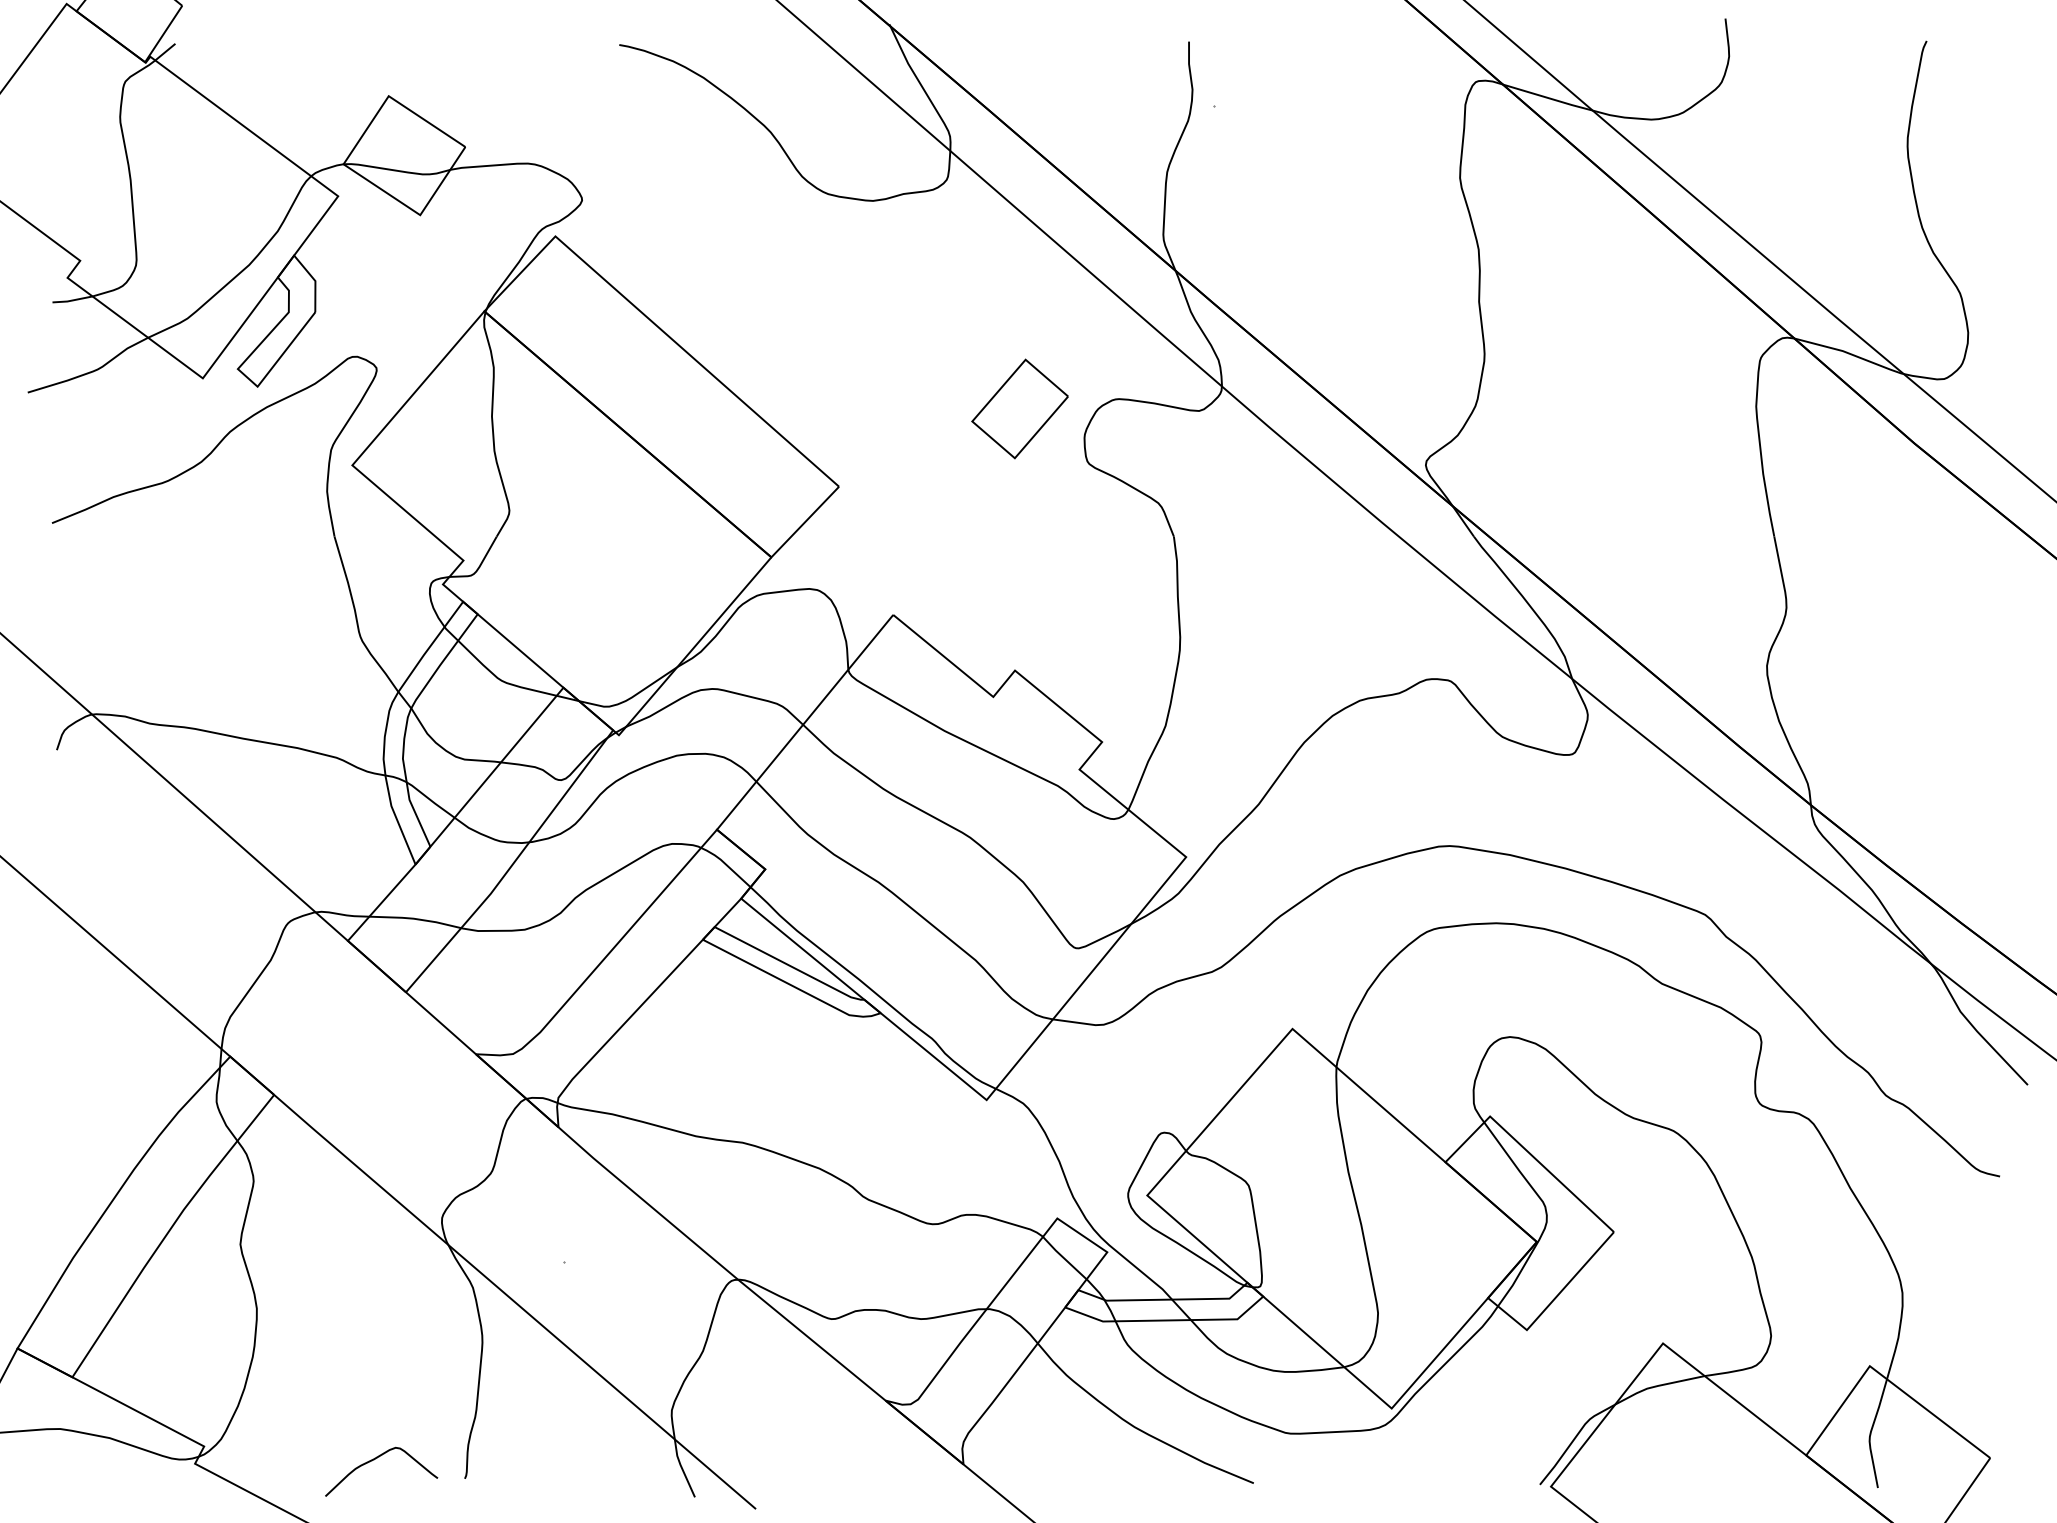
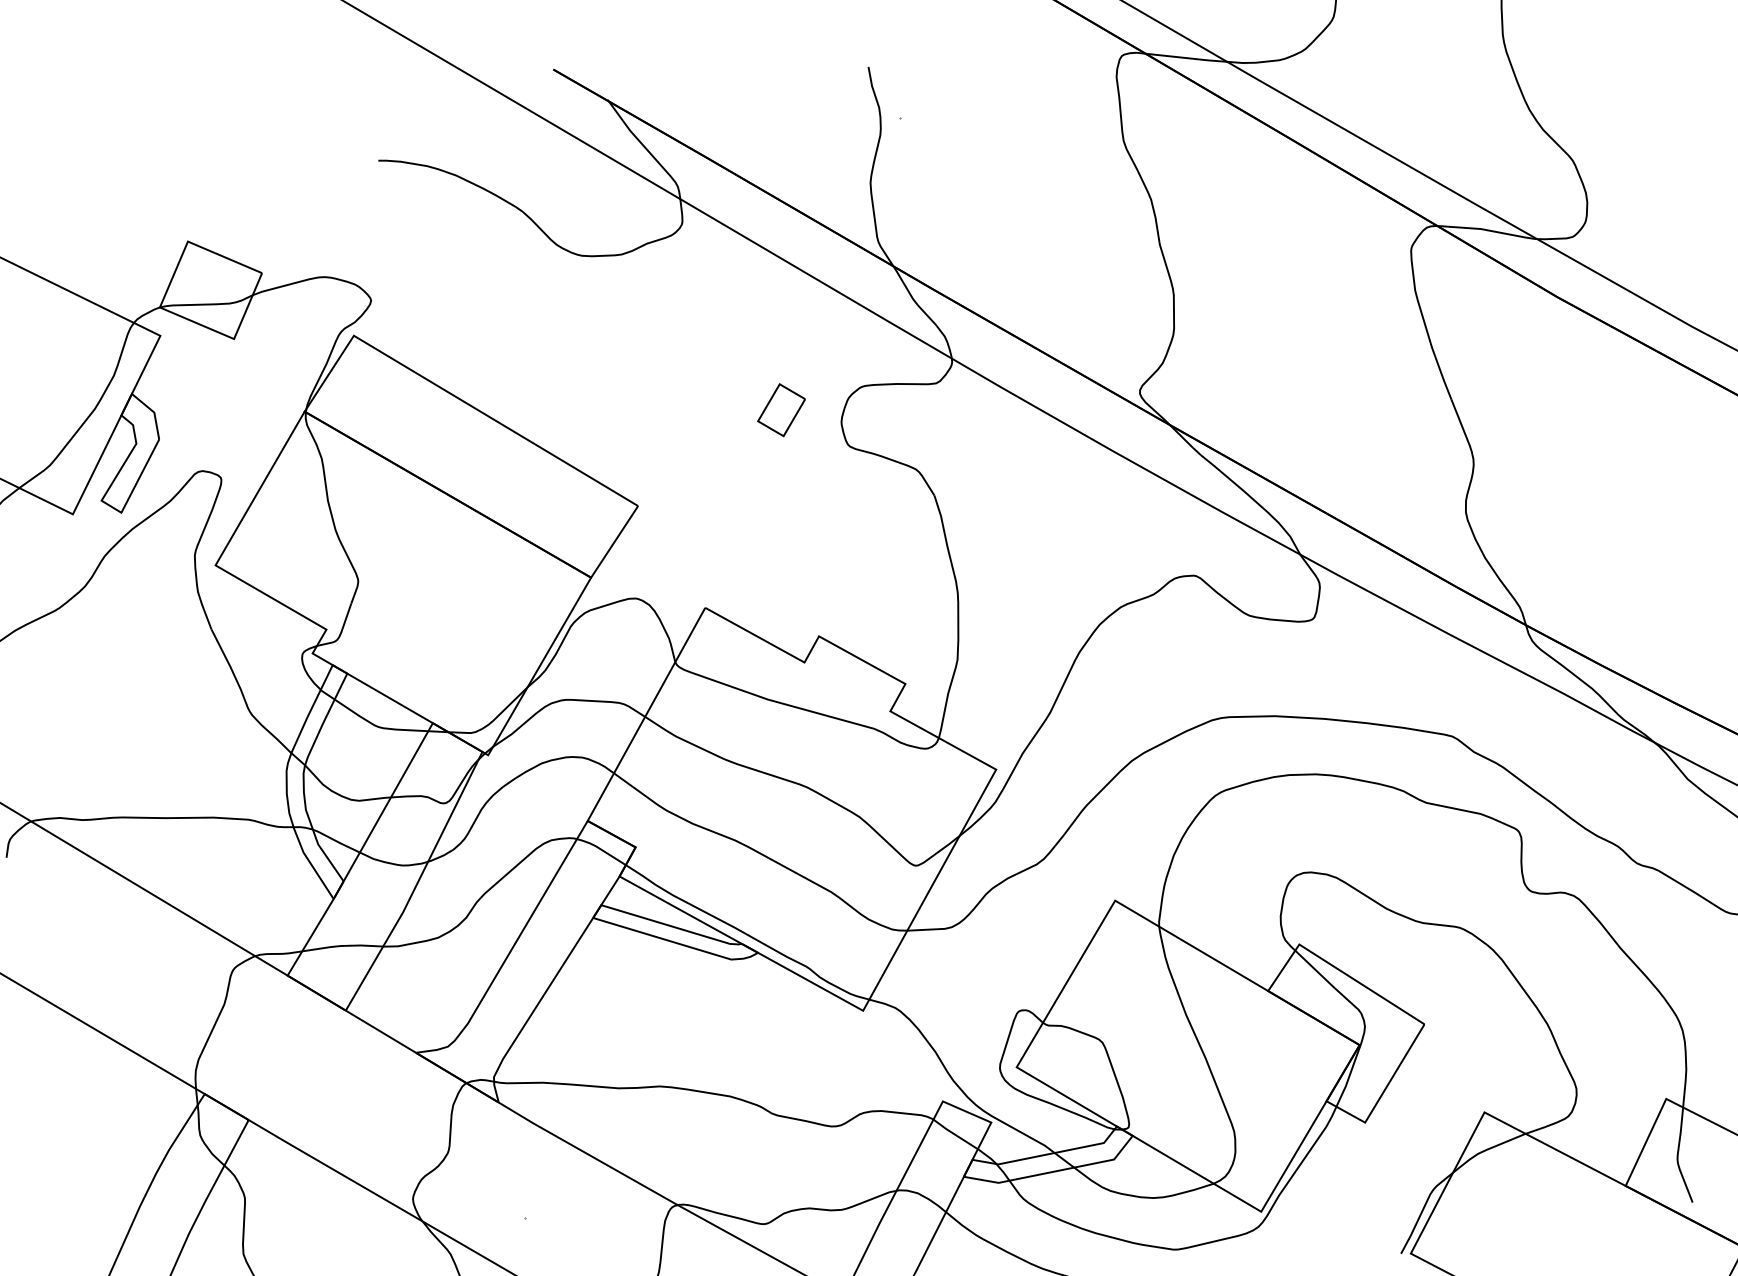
part: (1019, 408) -> (781, 409), size x0.6

